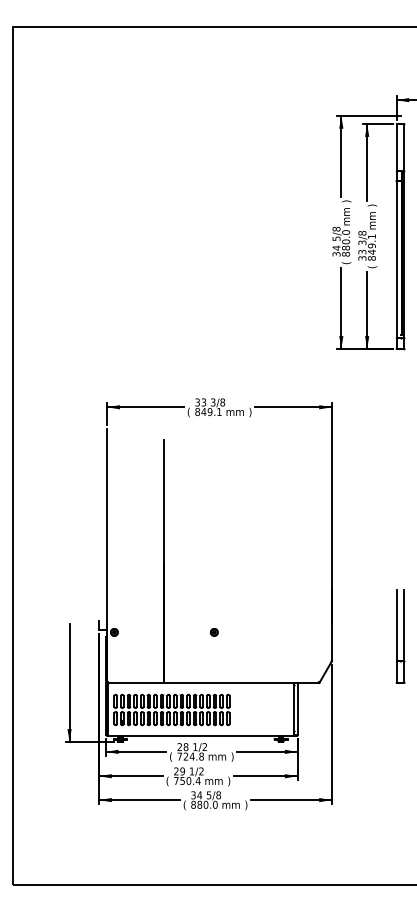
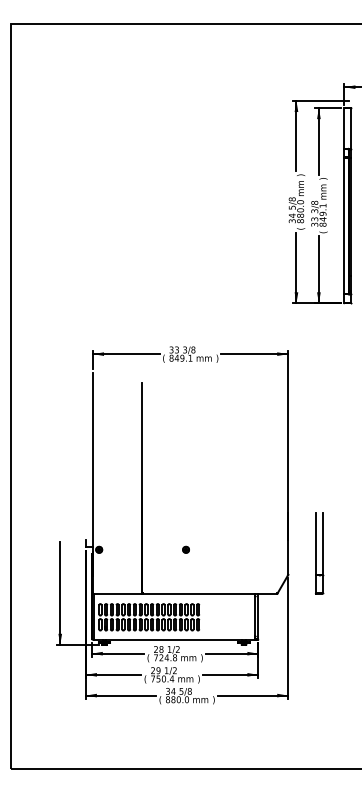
part: (400, 636) -> (319, 553), moved

